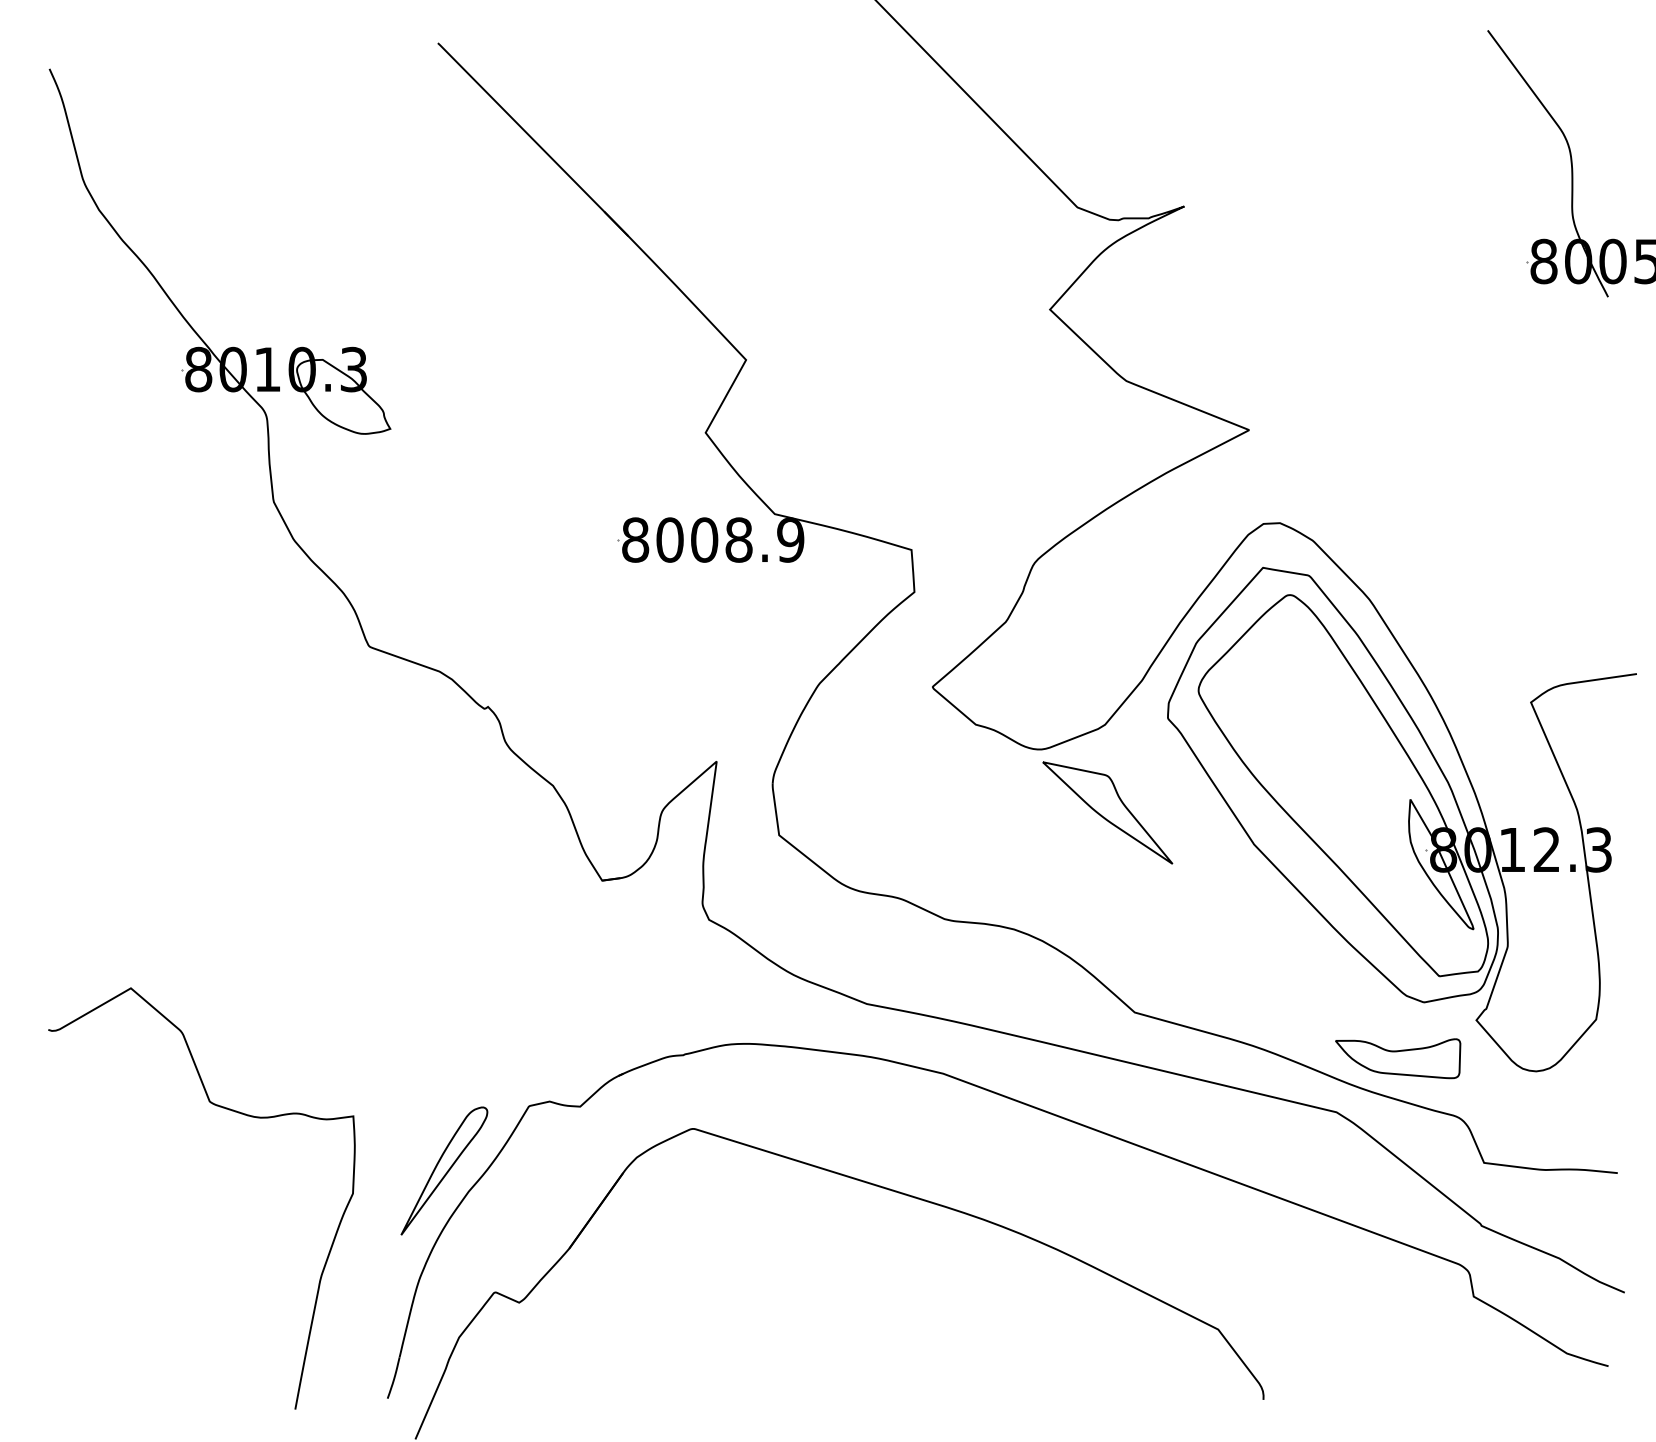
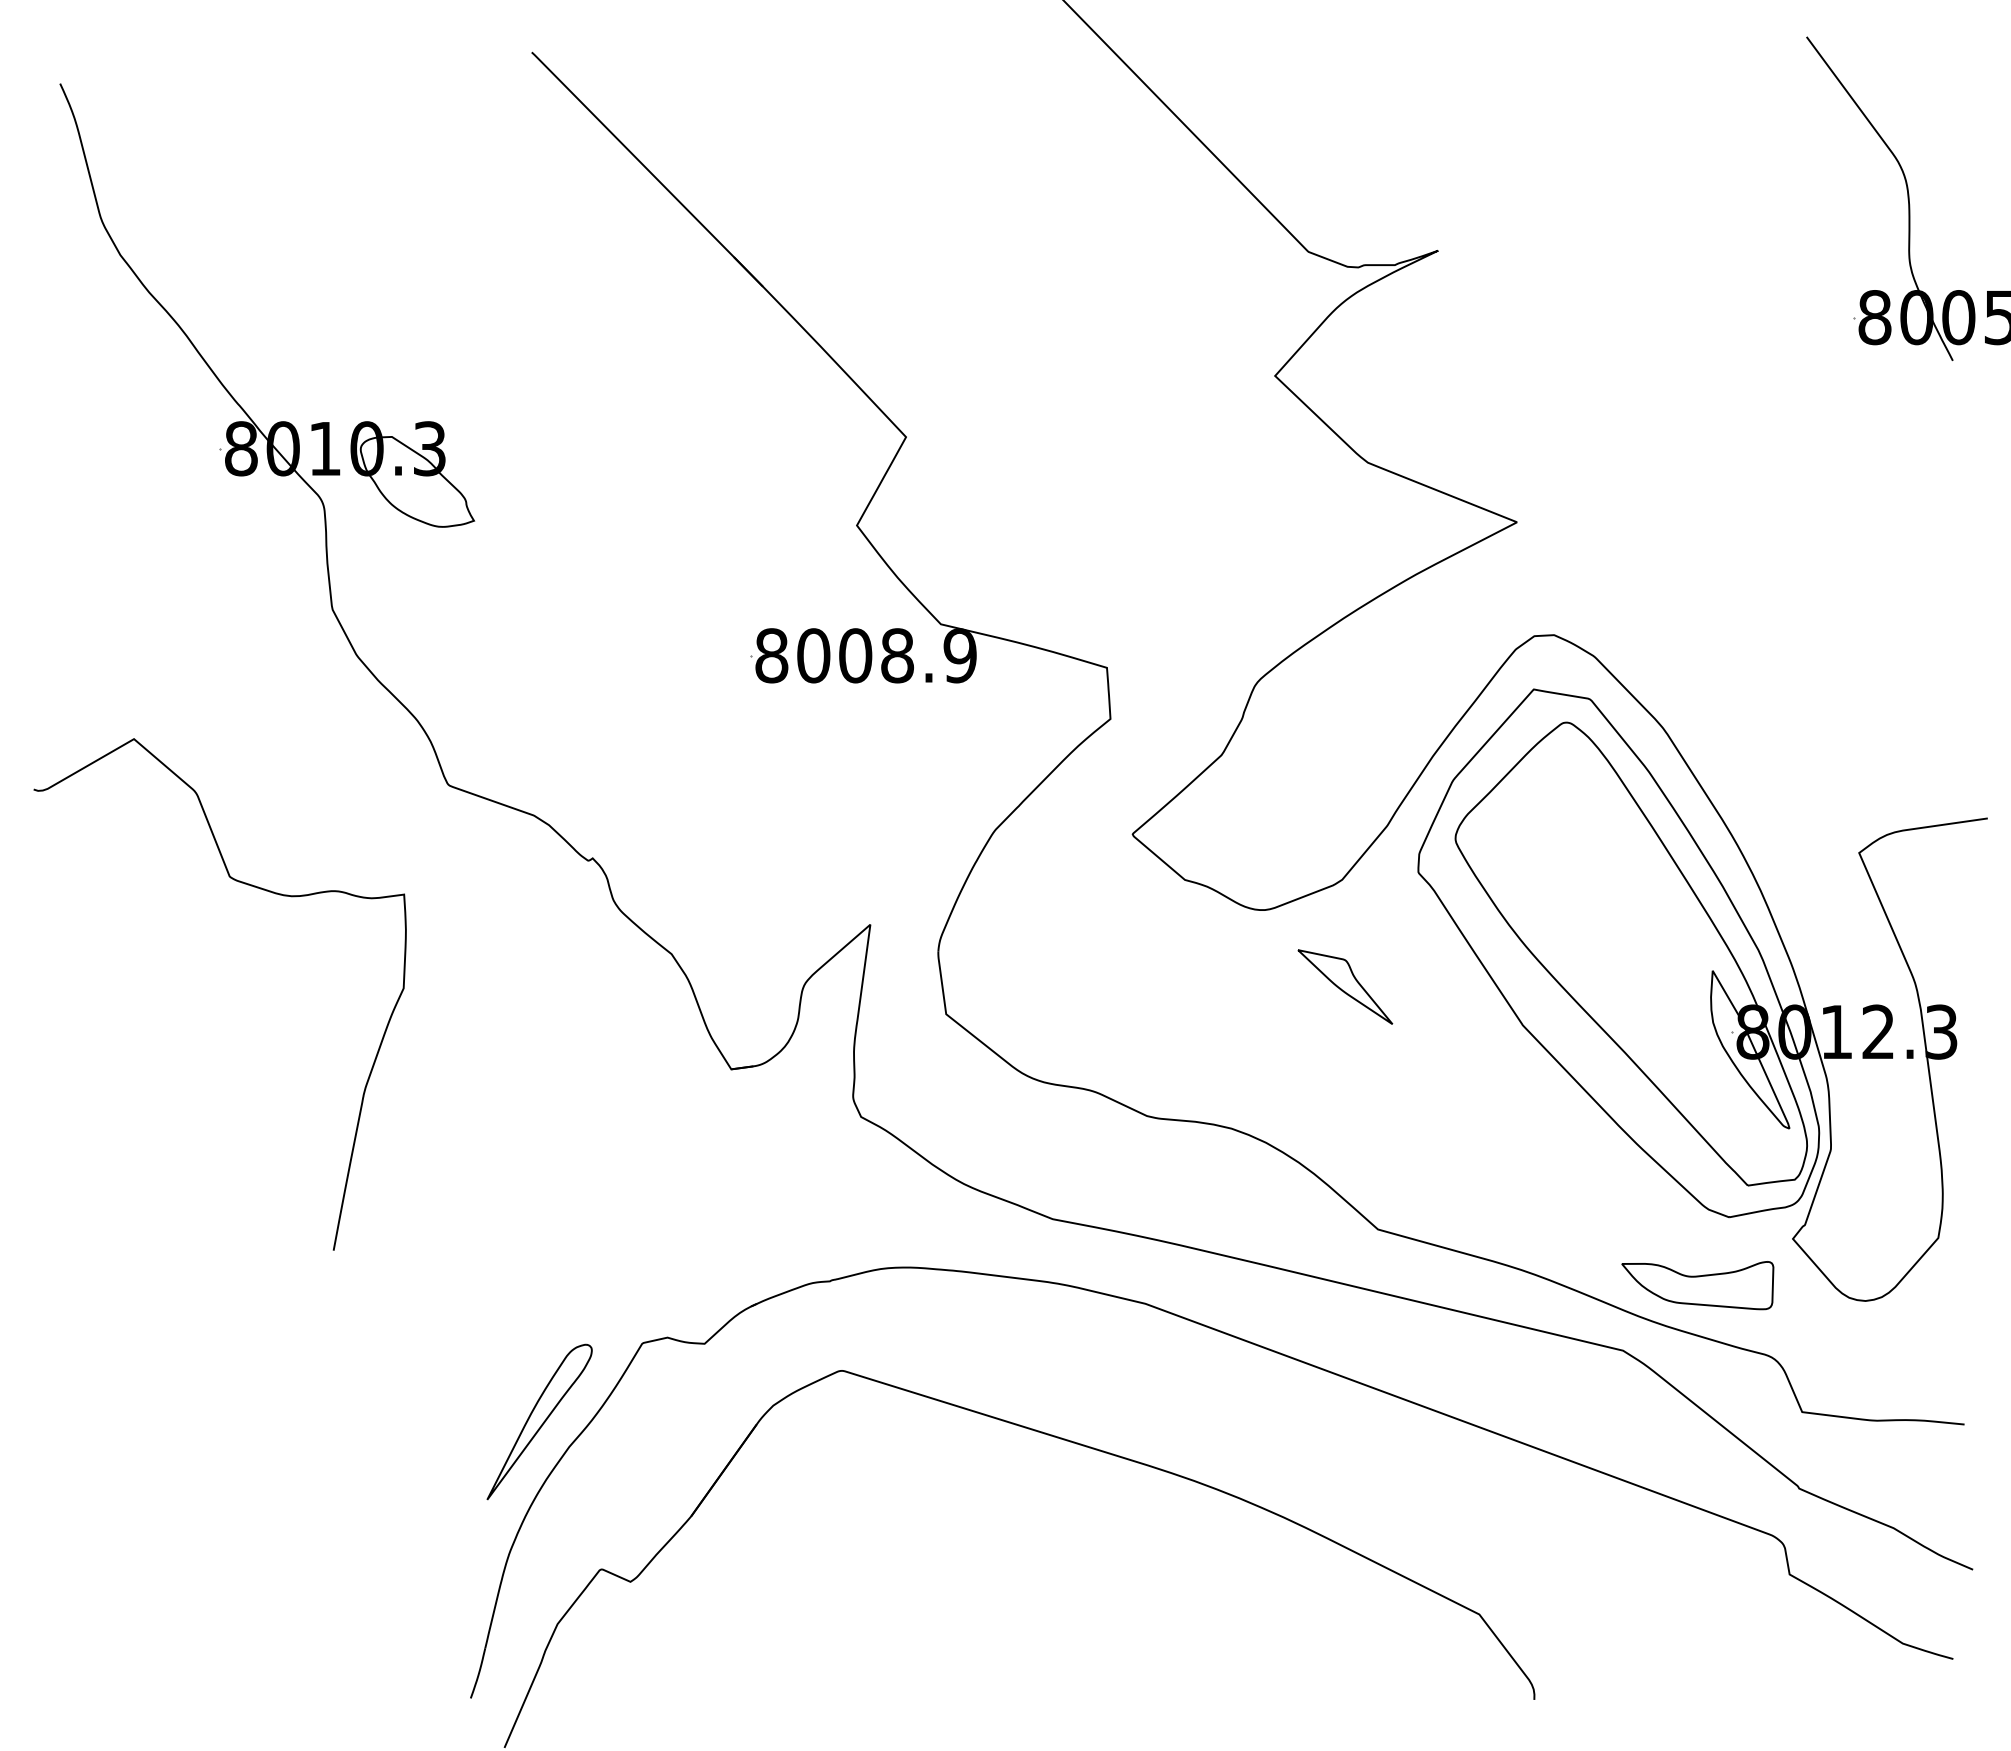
part: (1107, 812) -> (1345, 986), size x0.6
curve: (224, 1108) -> (247, 885), moved

